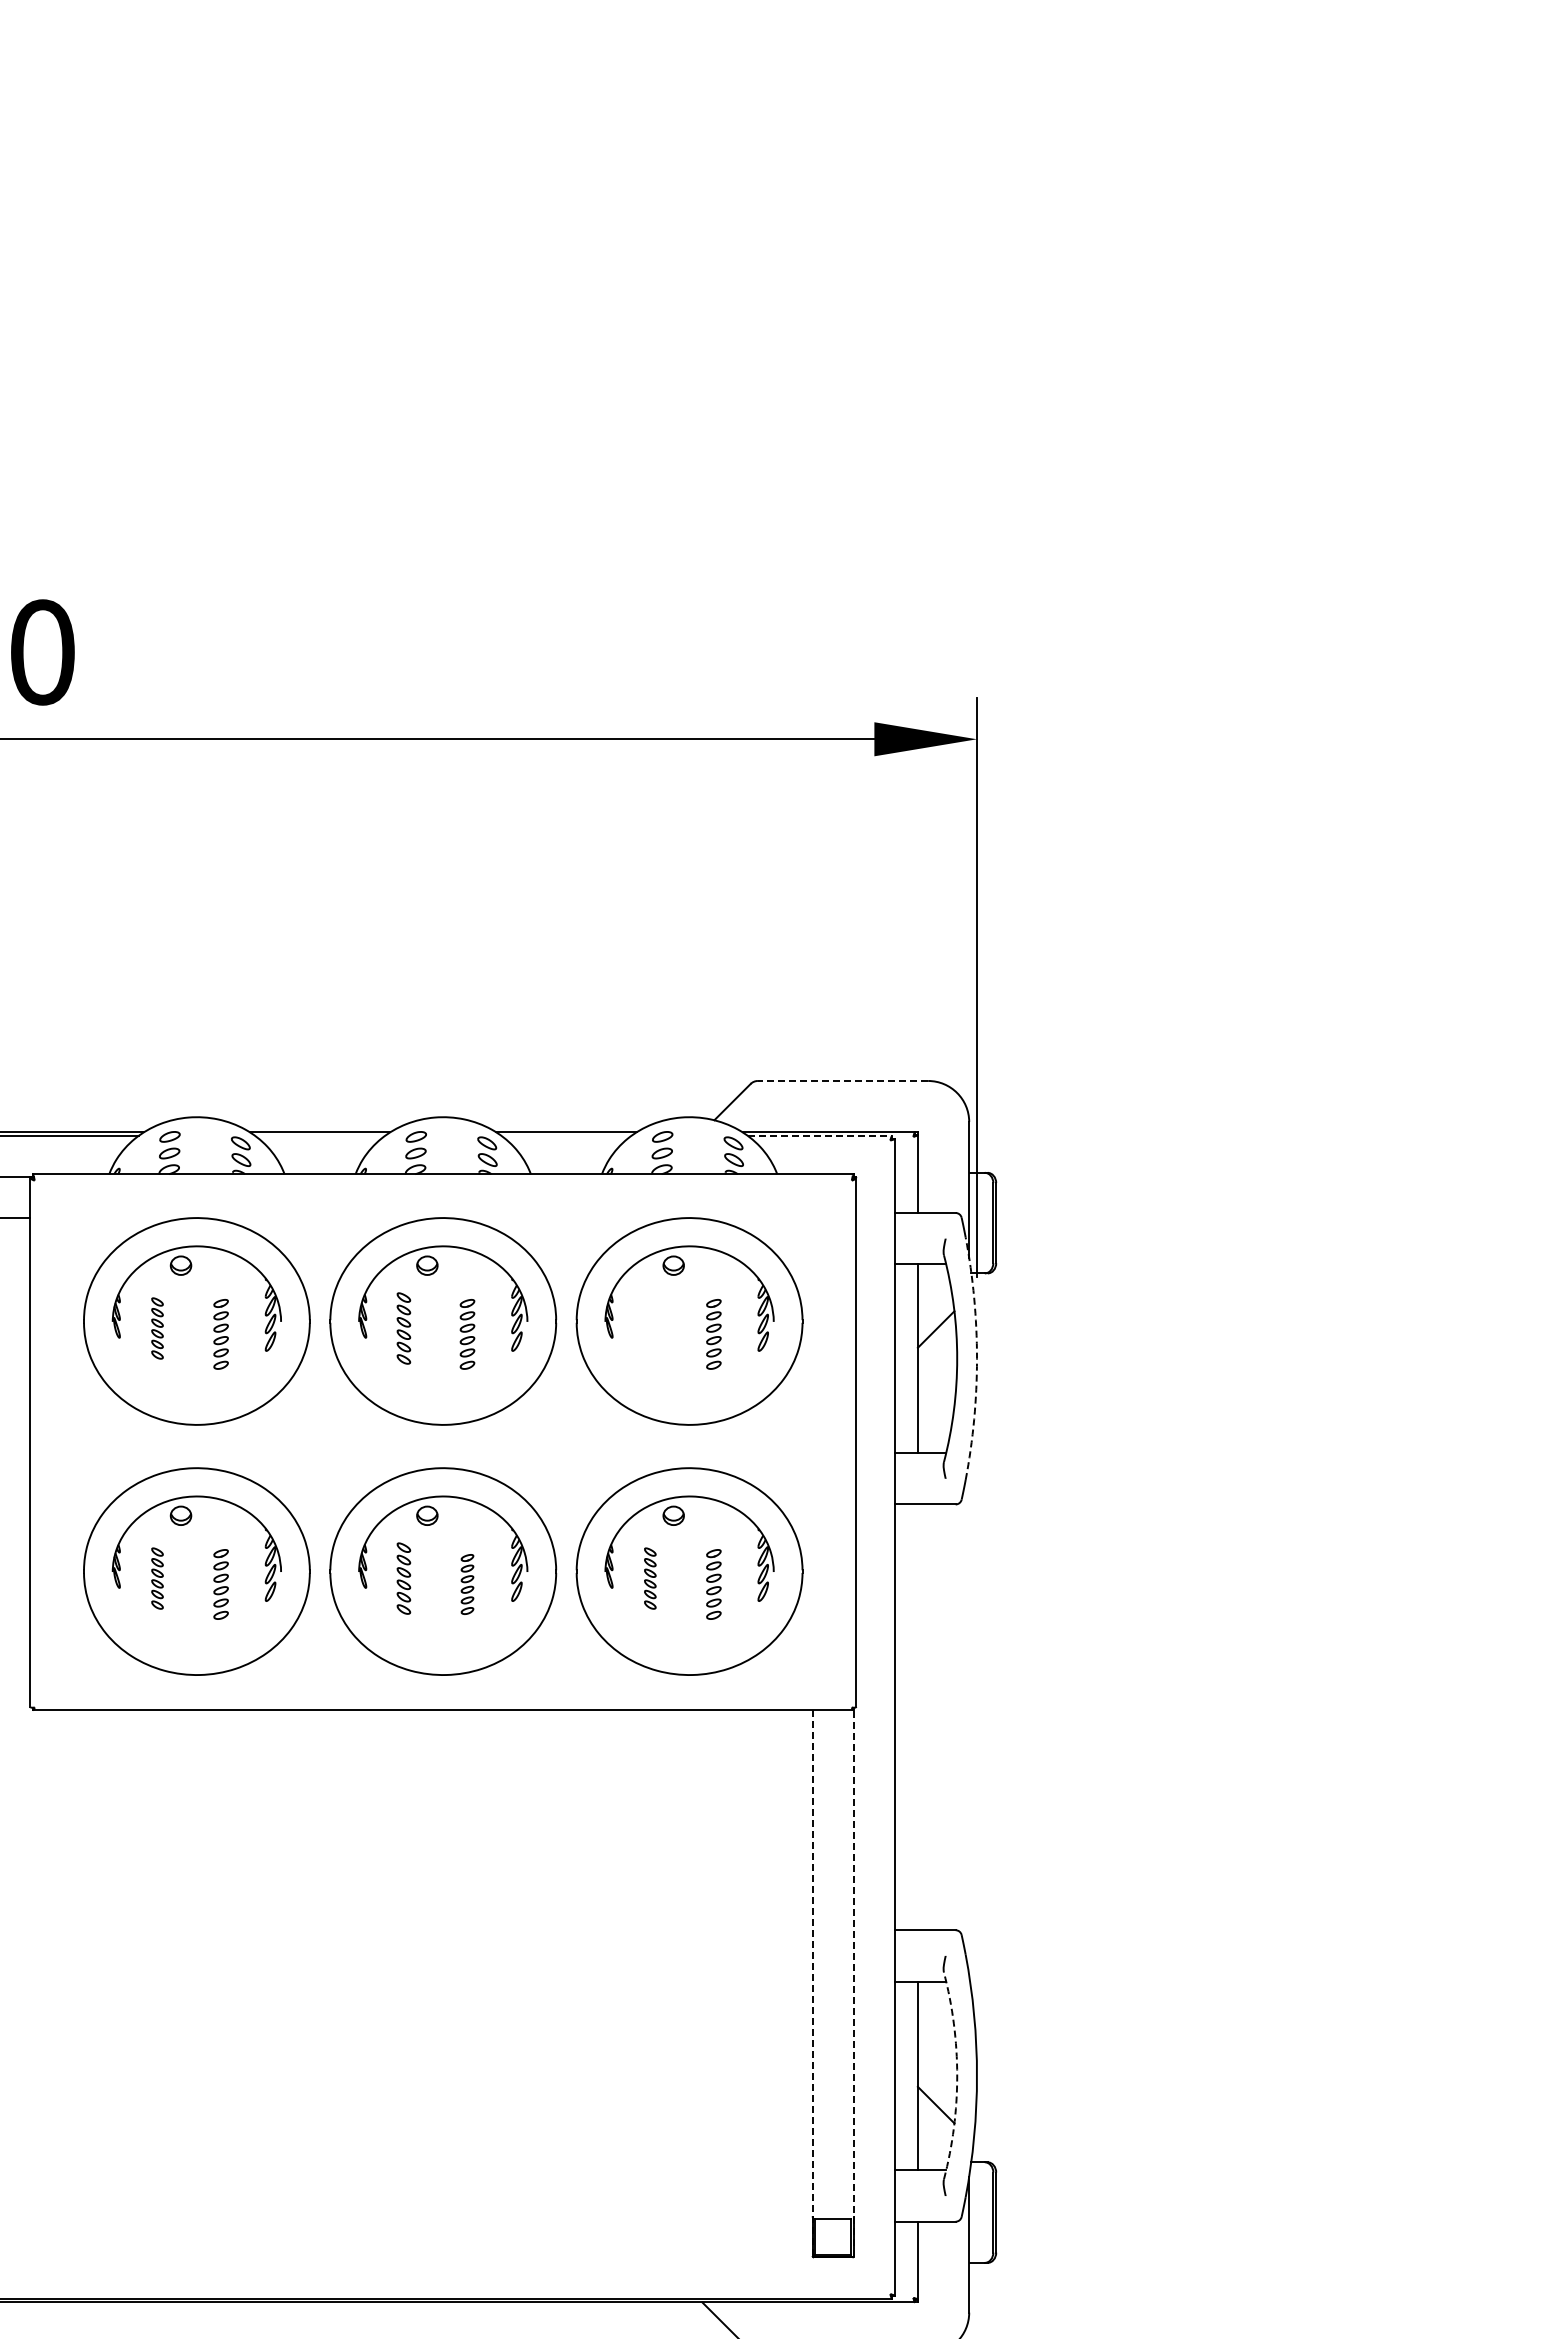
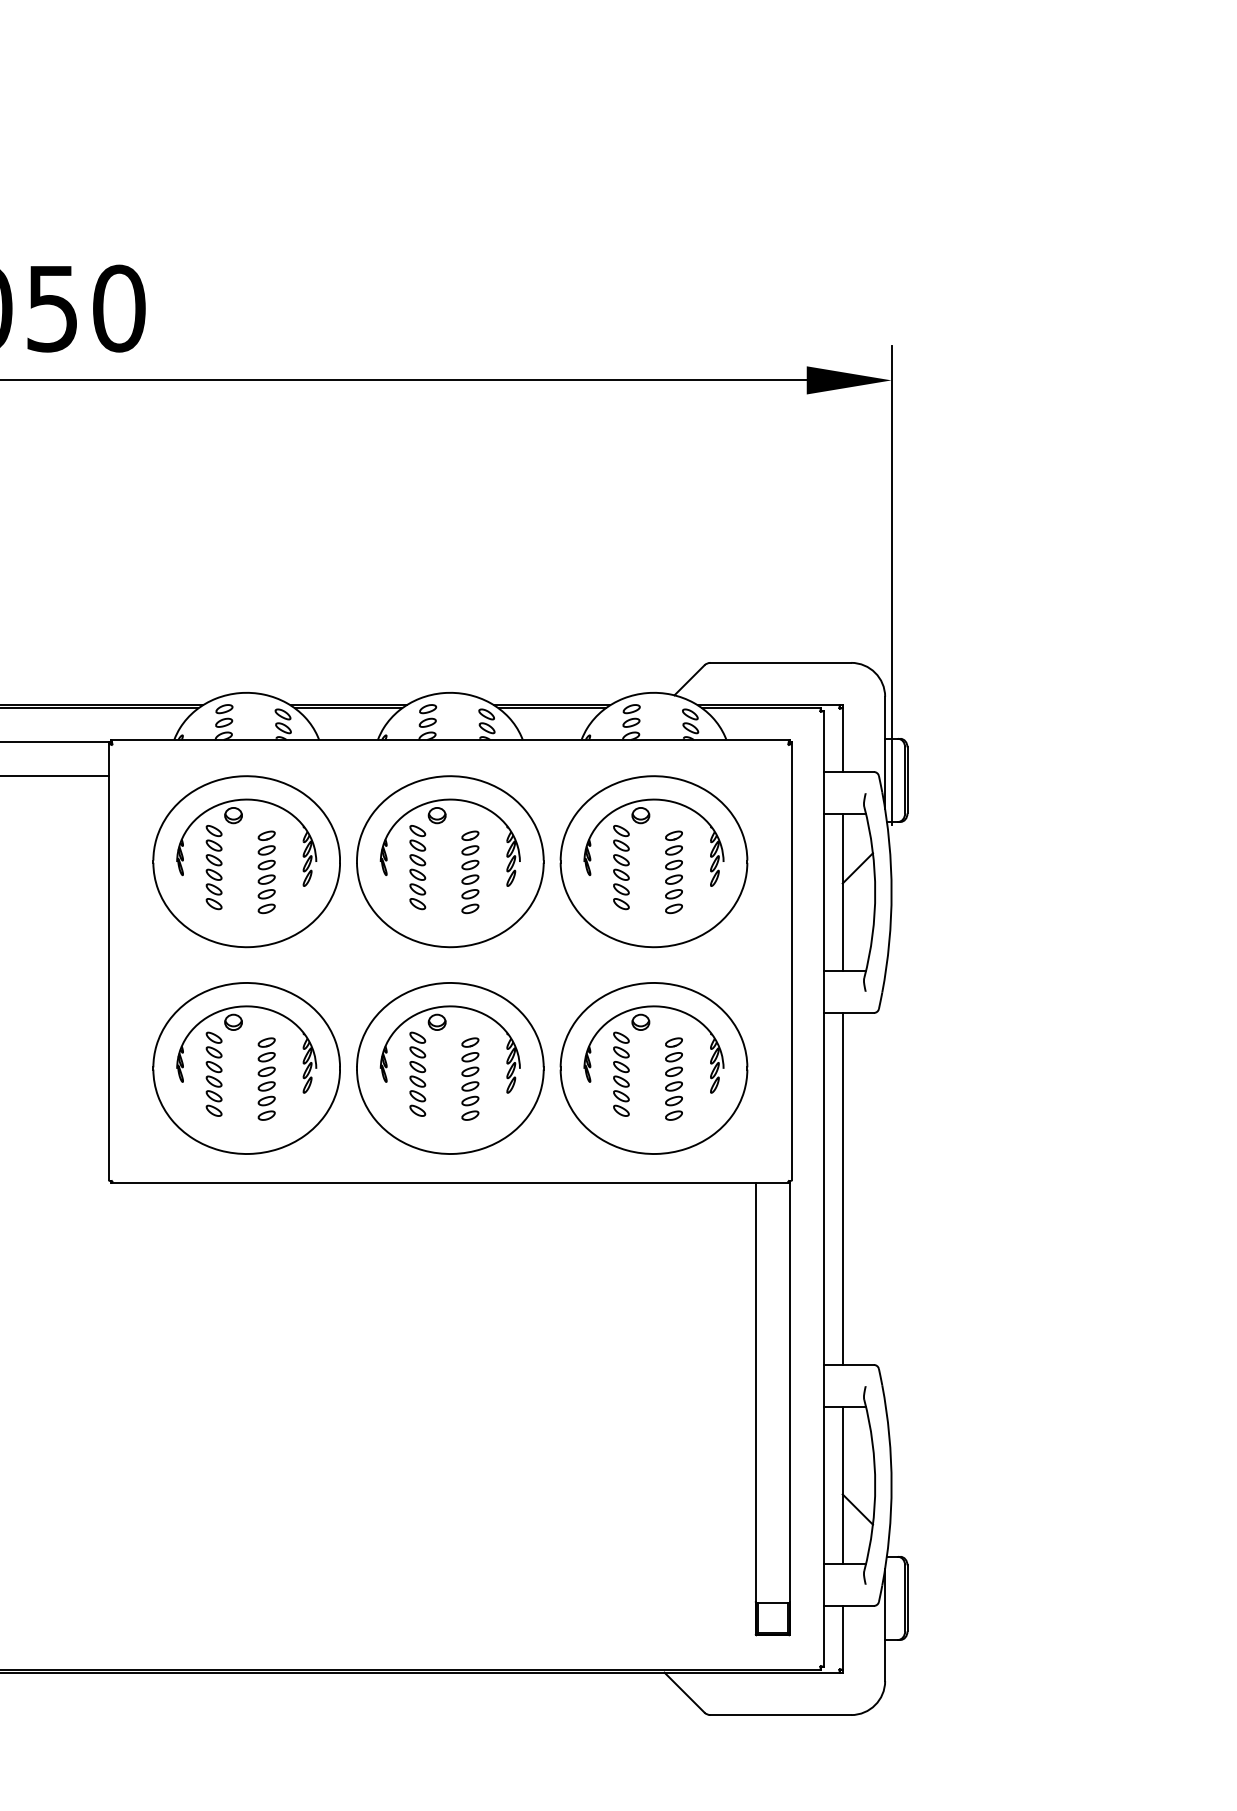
line: (842, 1080) -> (780, 662), dashed -> solid
line: (319, 1136) -> (348, 708), added
line: (566, 1136) -> (552, 708), added
line: (820, 1136) -> (762, 708), dashed -> solid
part: (157, 1328) -> (214, 867), size x1.67
part: (403, 1328) -> (417, 867), size x1.43
part: (650, 1328) -> (621, 867), added
part: (220, 1334) -> (266, 872), size x1.43
part: (467, 1334) -> (470, 872), size x1.43
part: (713, 1334) -> (673, 872), size x1.43
arc: (977, 1358) -> (892, 892), dashed -> solid
part: (157, 1578) -> (214, 1074), size x1.67
part: (403, 1578) -> (417, 1074), size x1.43
part: (650, 1578) -> (621, 1074), size x1.67
part: (220, 1584) -> (266, 1079), size x1.43
part: (467, 1584) -> (470, 1079), size x1.67
part: (713, 1584) -> (673, 1079), size x1.43
line: (917, 1717) -> (842, 1189), added
line: (853, 1982) -> (789, 1408), dashed -> solid
line: (812, 1983) -> (755, 1408), dashed -> solid
arc: (957, 2075) -> (875, 1485), dashed -> solid

